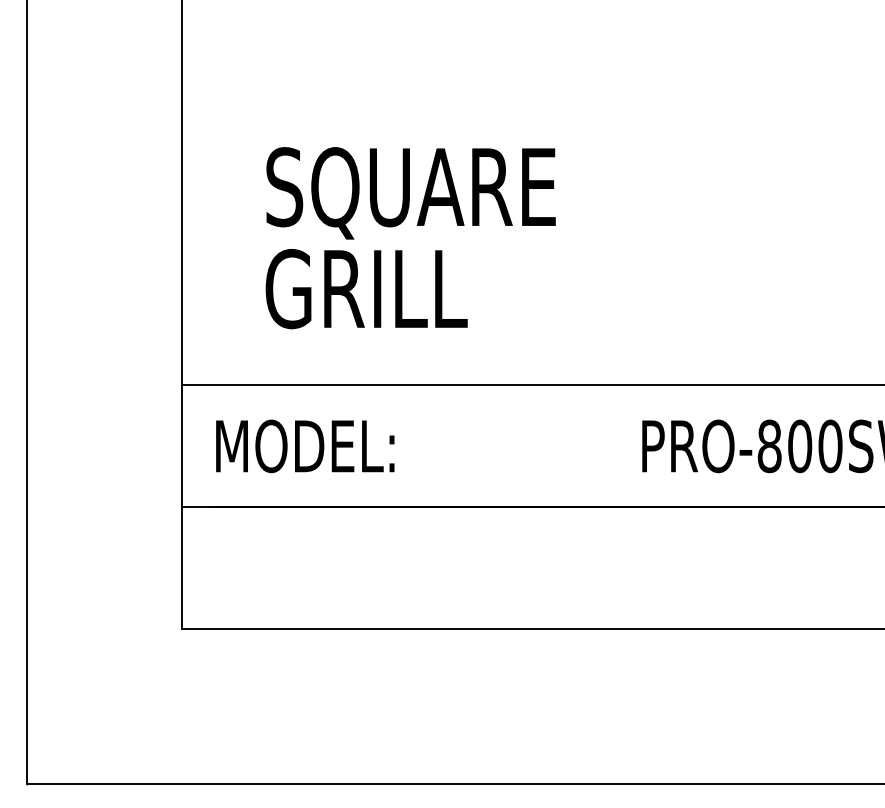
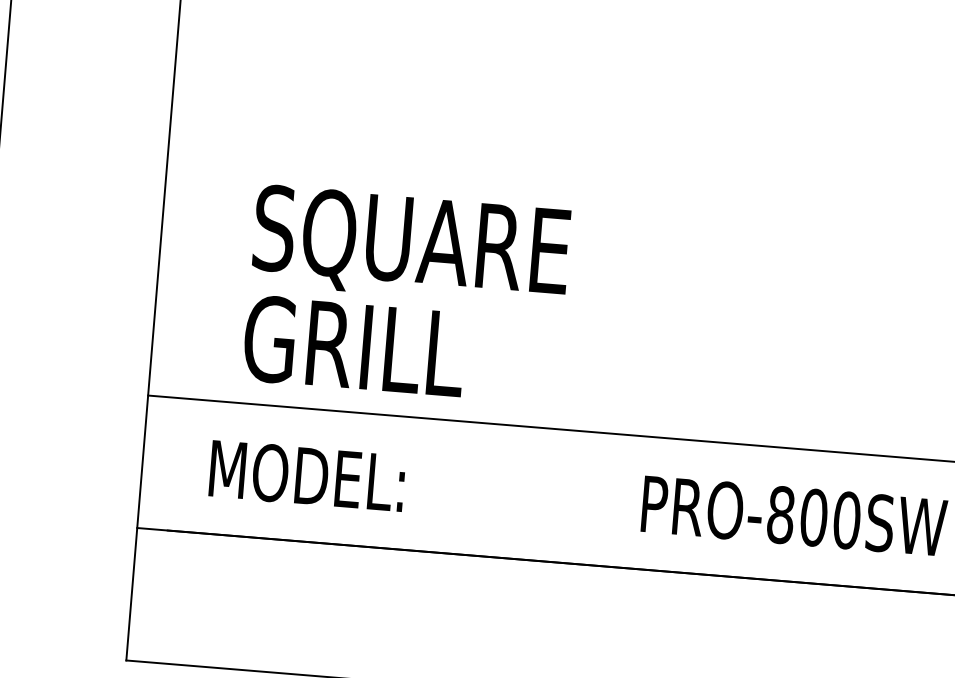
text: (410, 238) -> (406, 295), moved
text: (305, 446) -> (307, 476), moved

